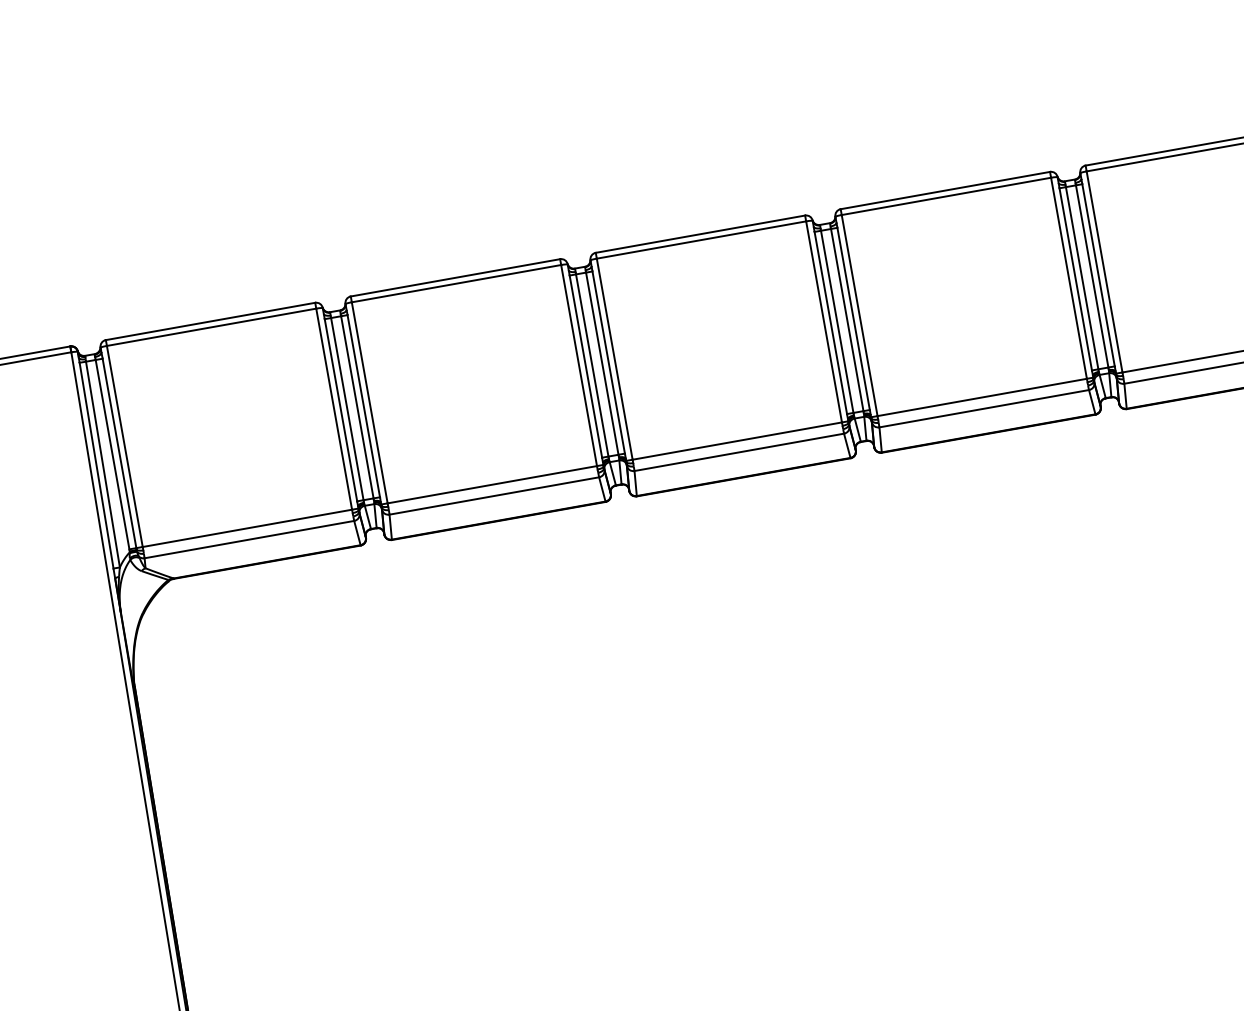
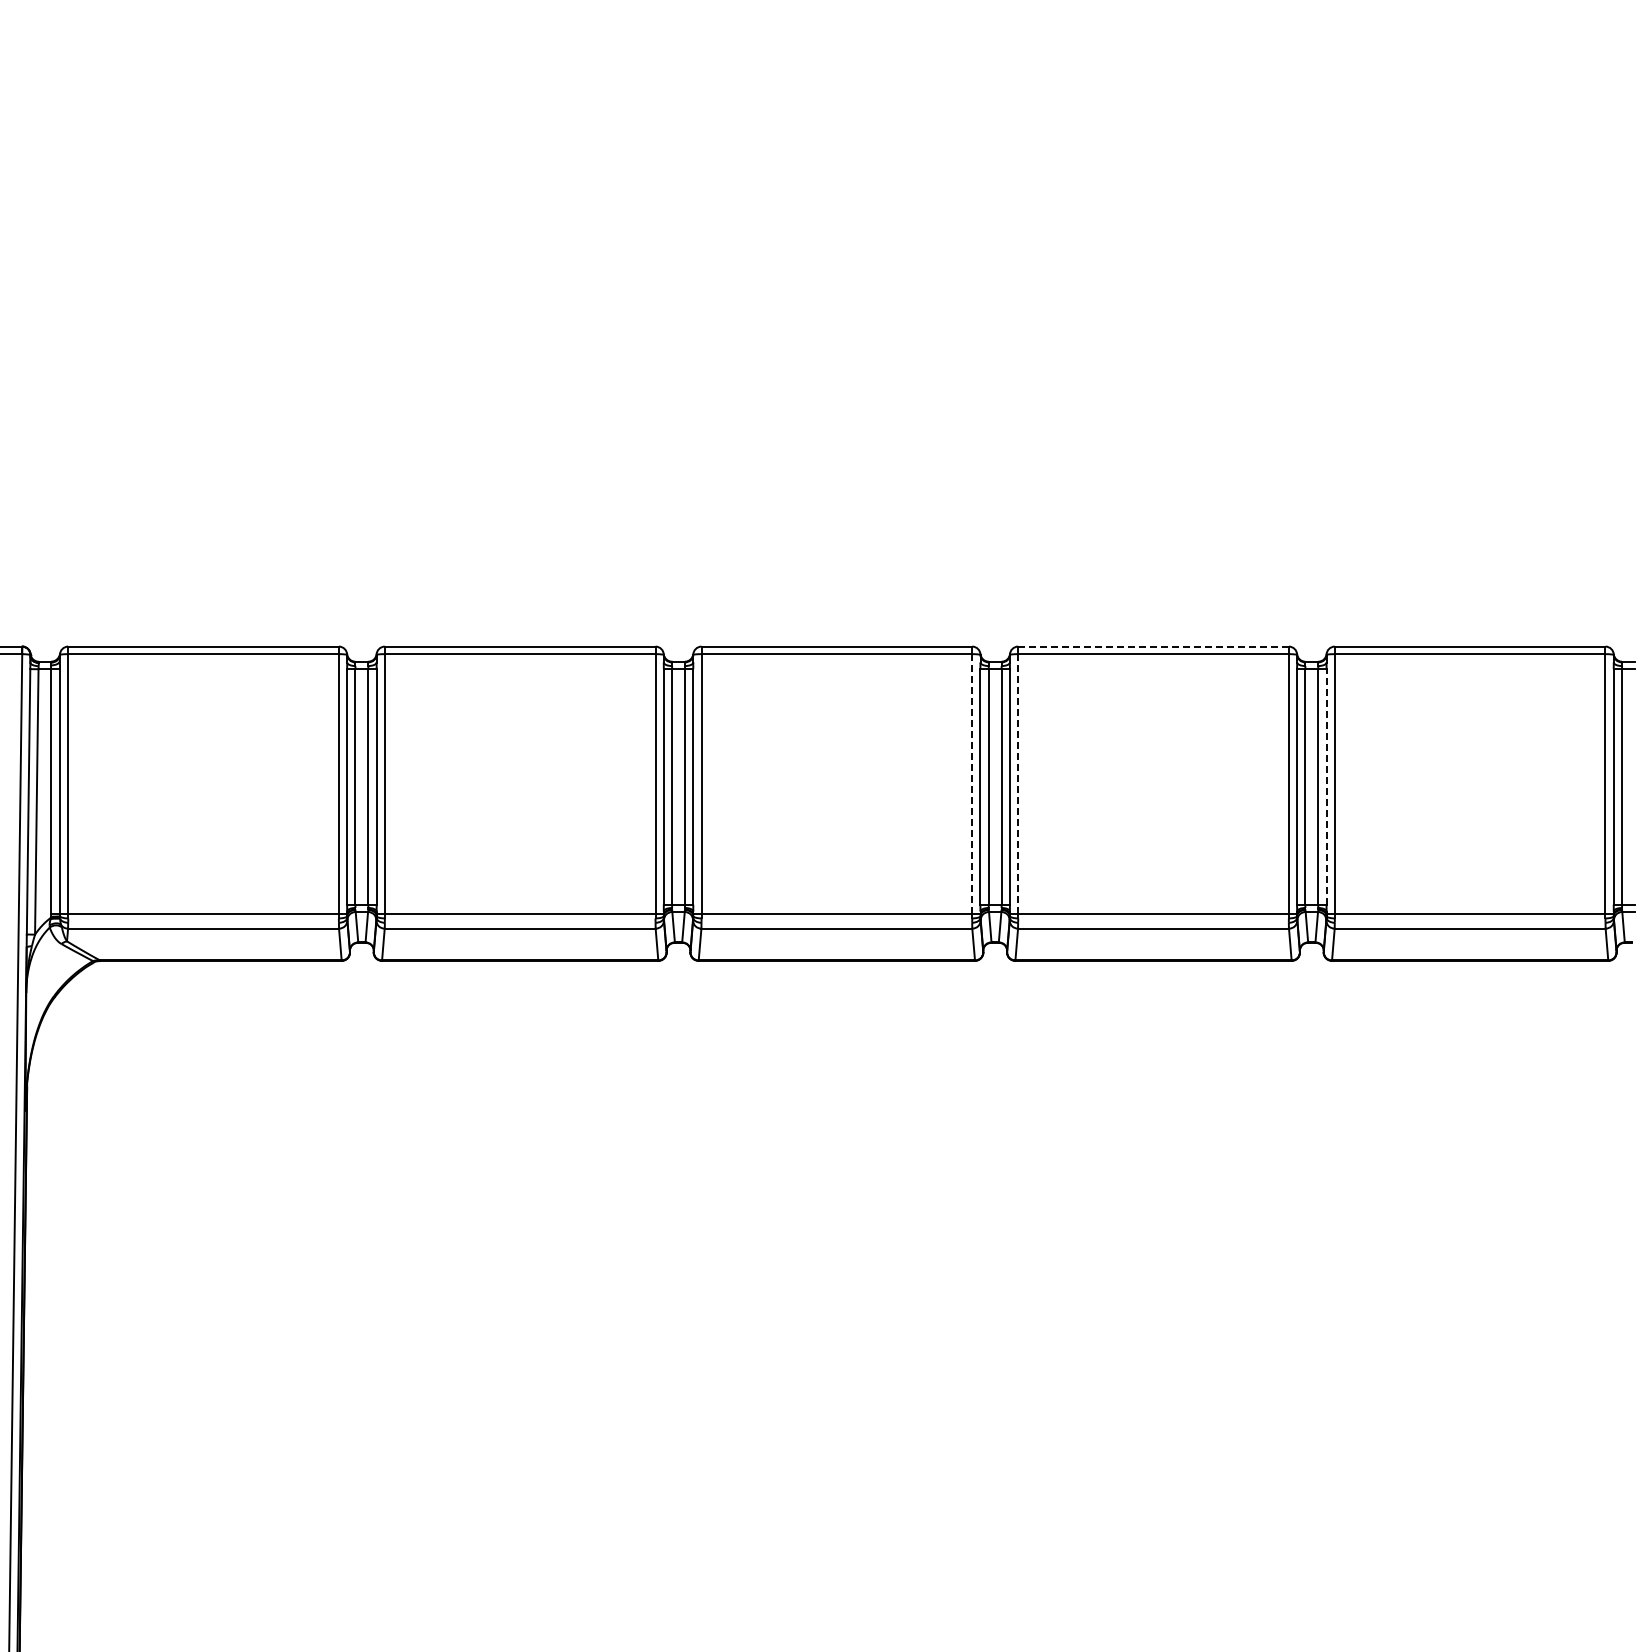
line: (946, 190) -> (1154, 646), solid -> dashed
line: (1098, 274) -> (1326, 786), solid -> dashed
line: (859, 315) -> (1018, 784), solid -> dashed
line: (824, 322) -> (972, 784), solid -> dashed

